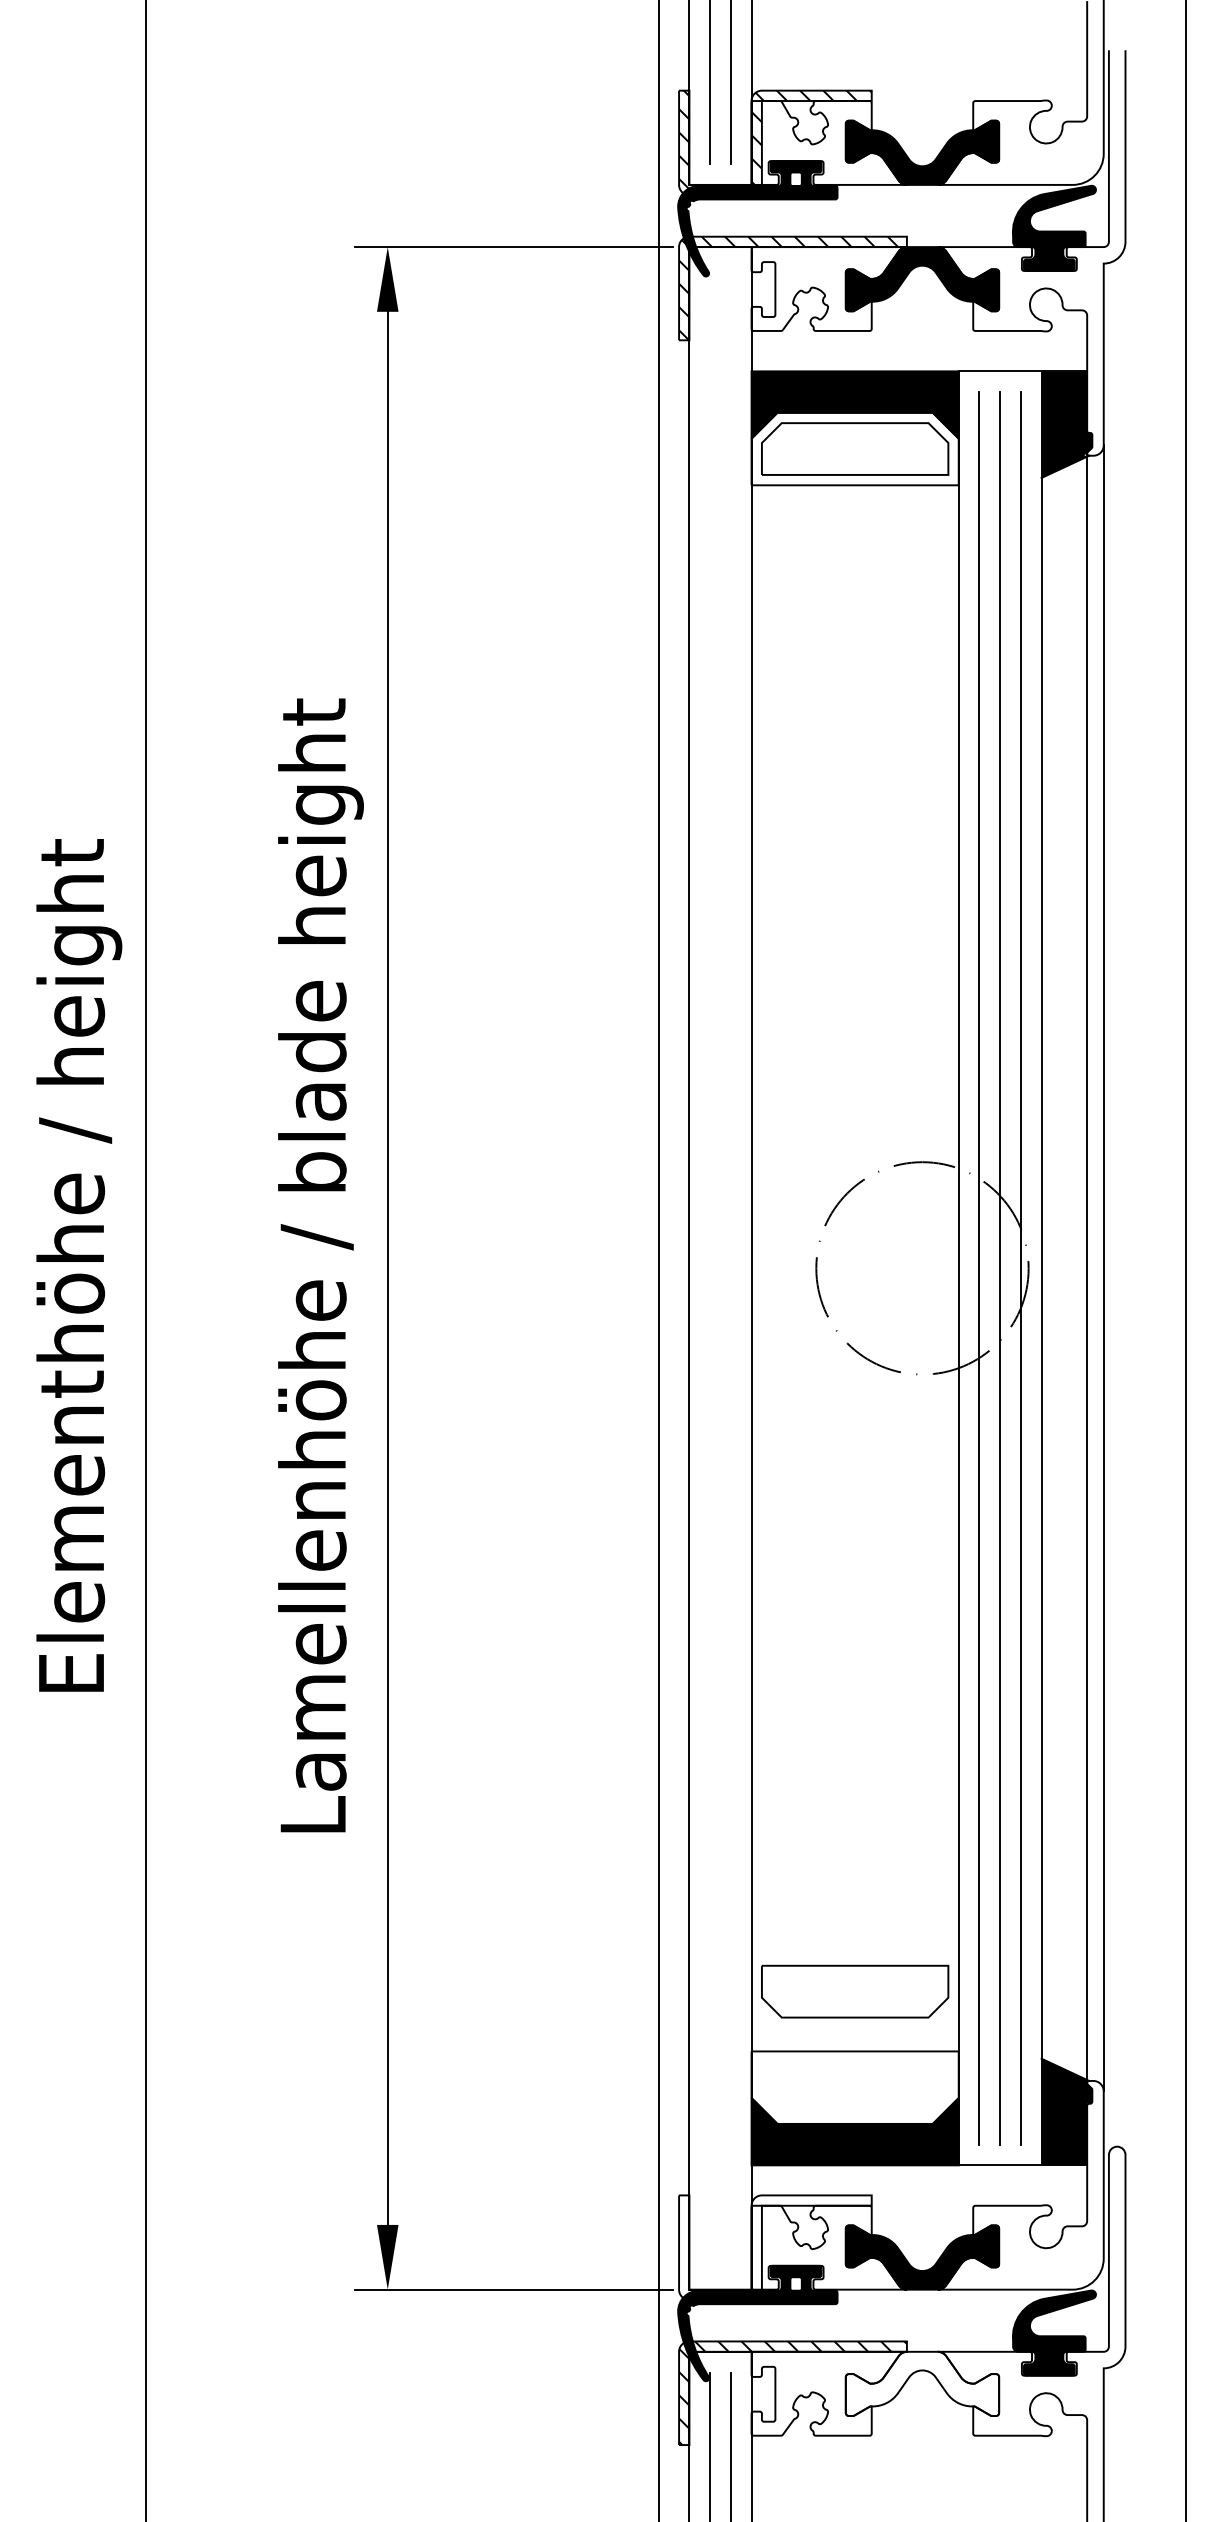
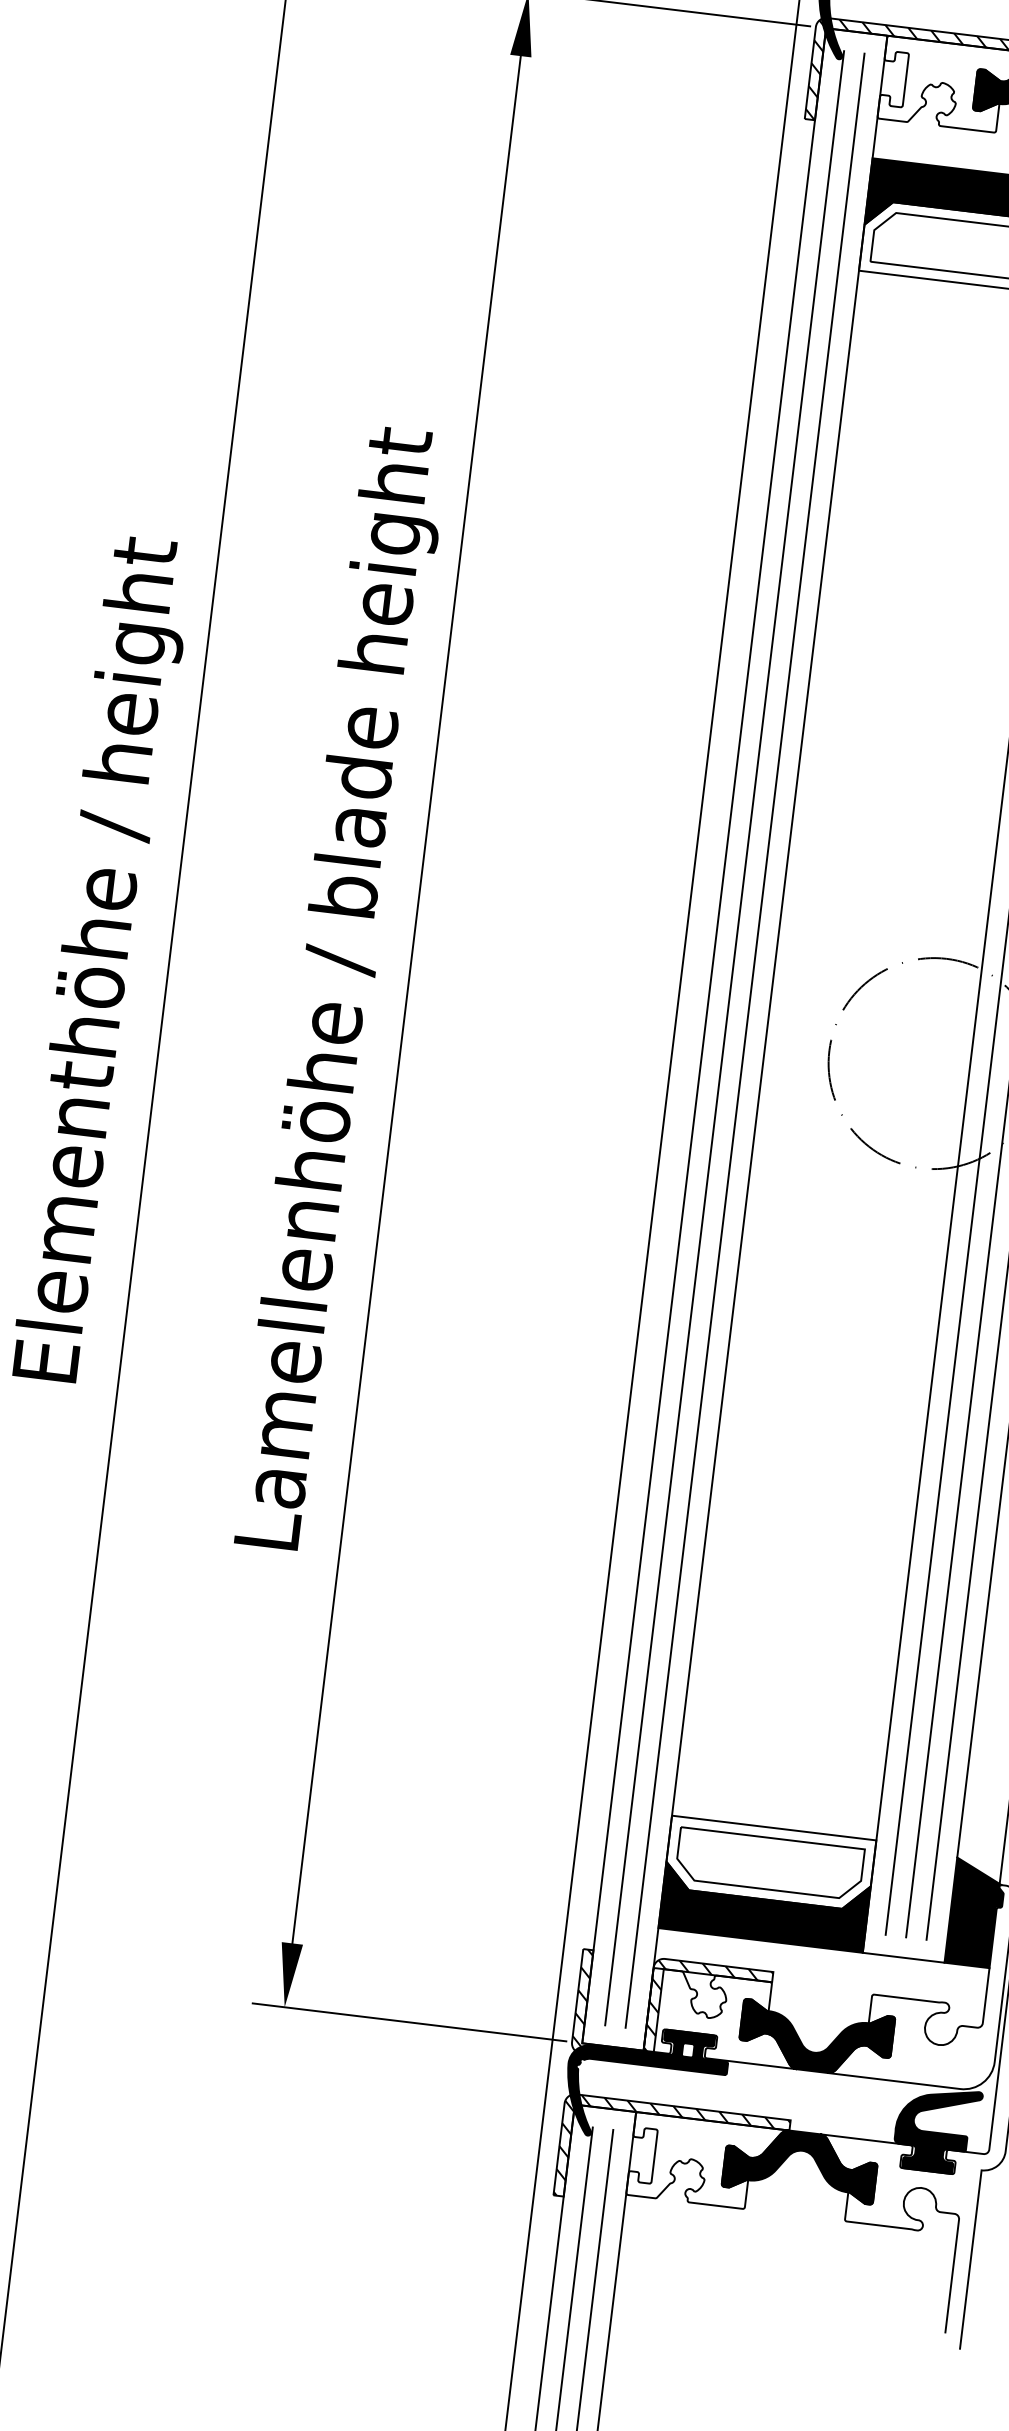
line: (710, 1267) -> (725, 1037), added
line: (730, 1267) -> (744, 1039), added
part: (855, 1991) -> (770, 1863), moved
hatch: (775, 2247) -> (672, 2011), added
fill: (922, 2383) -> (801, 2163), added

